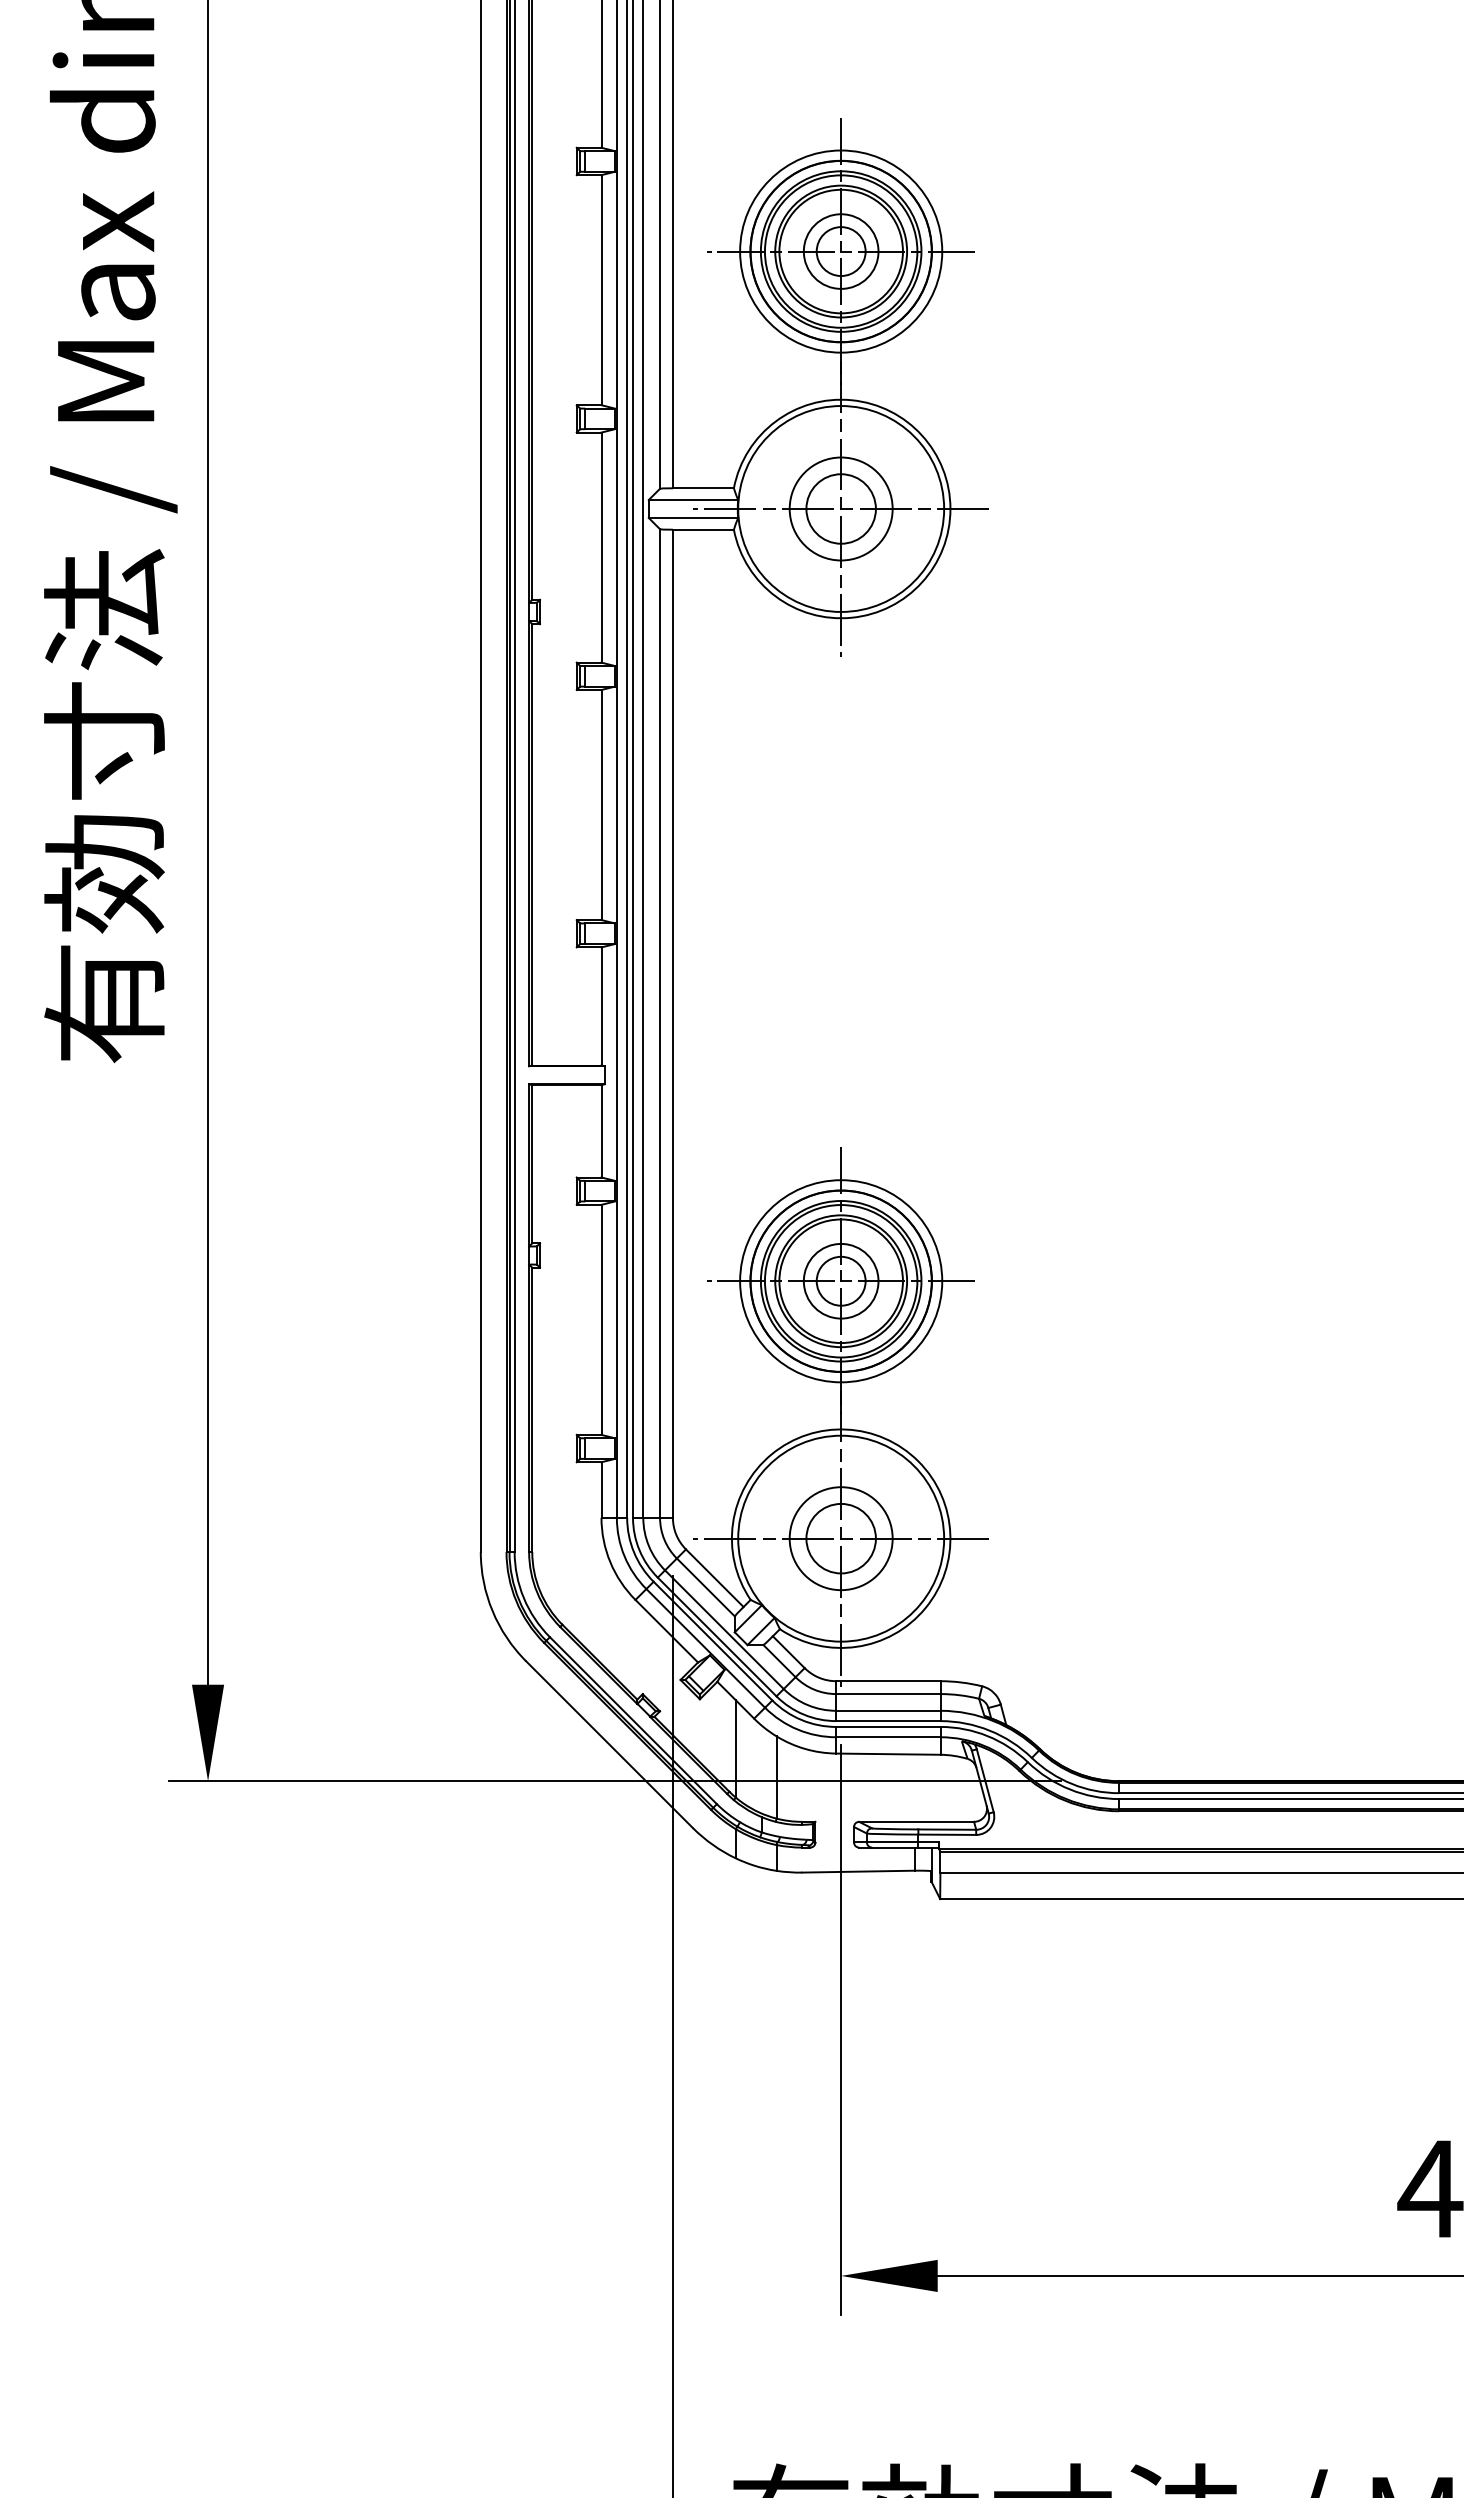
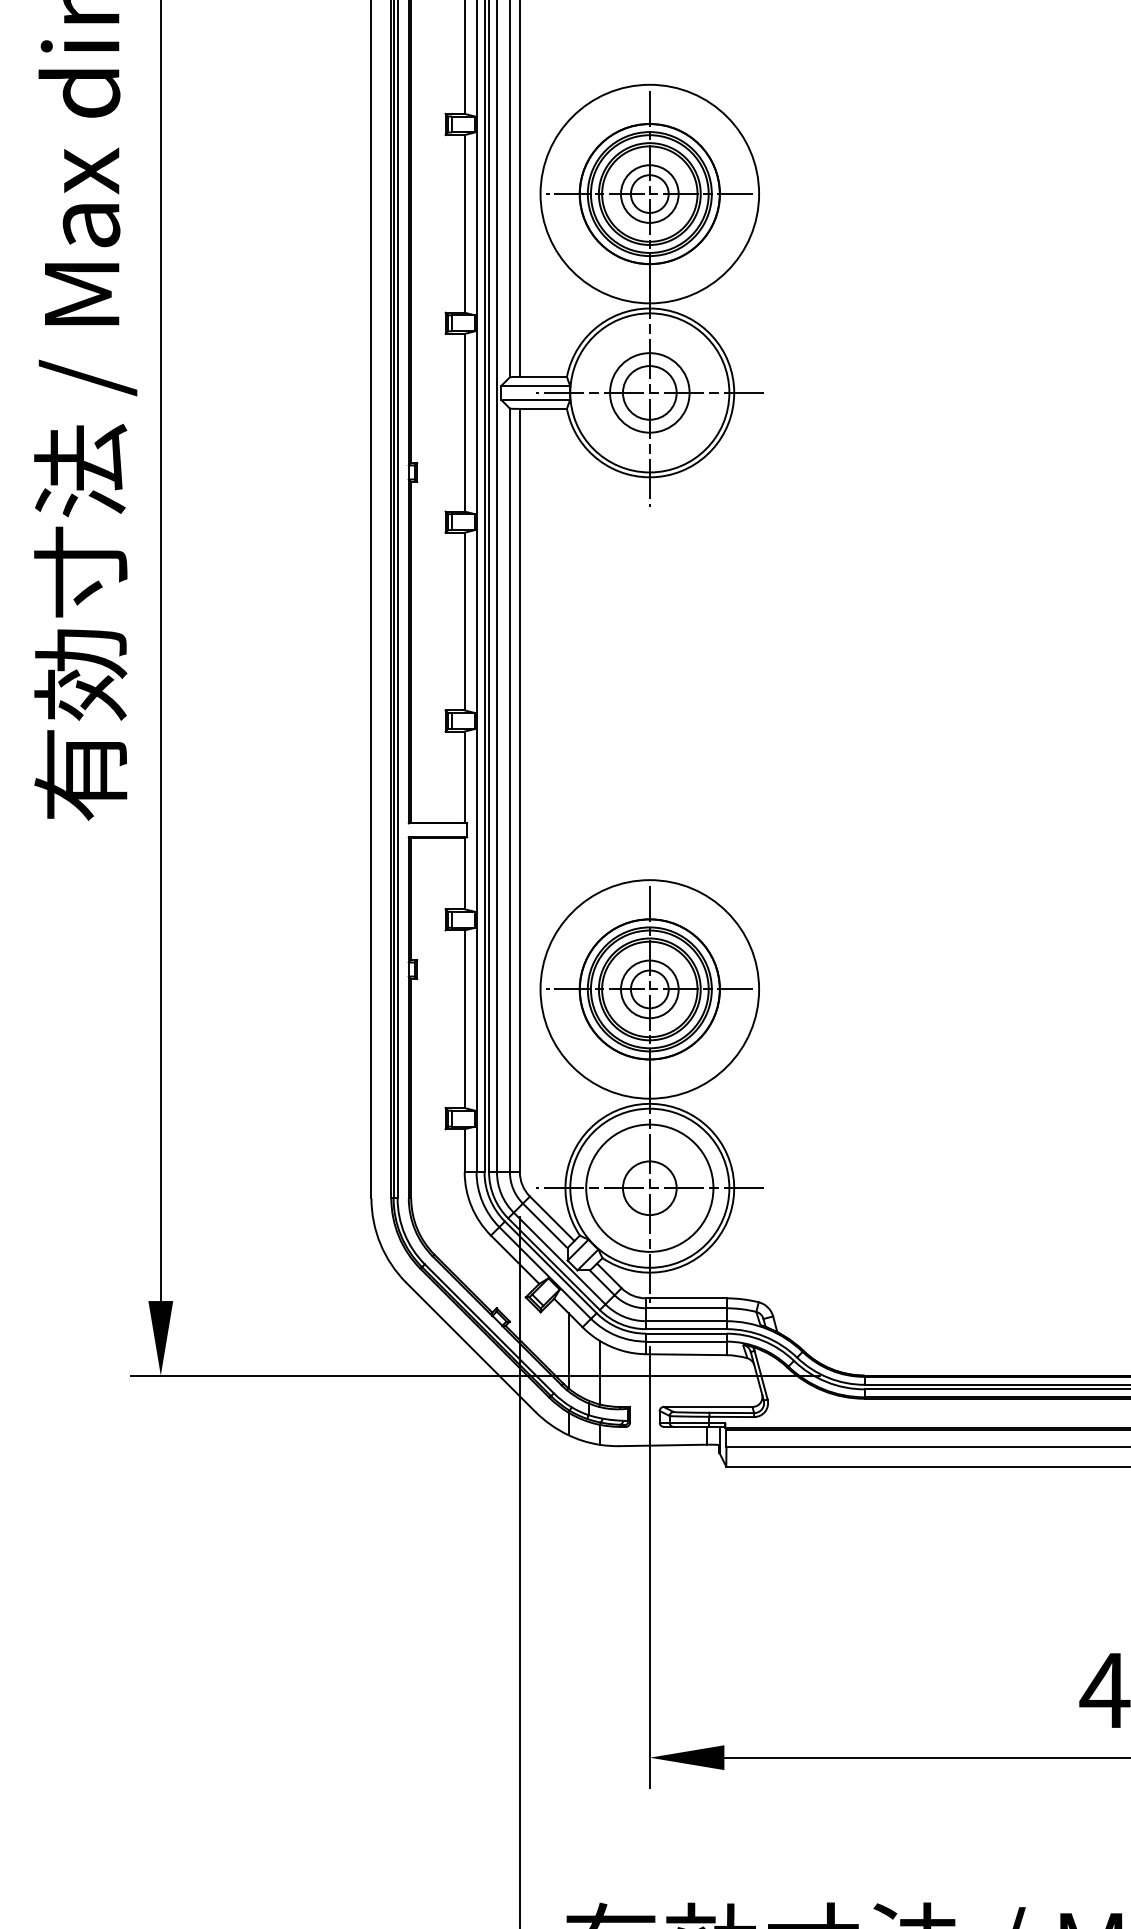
circle: (841, 251) -> (650, 194), size x1.4
circle: (841, 1281) -> (650, 989), size x1.4
circle: (840, 1538) -> (649, 1188), size x1.6

